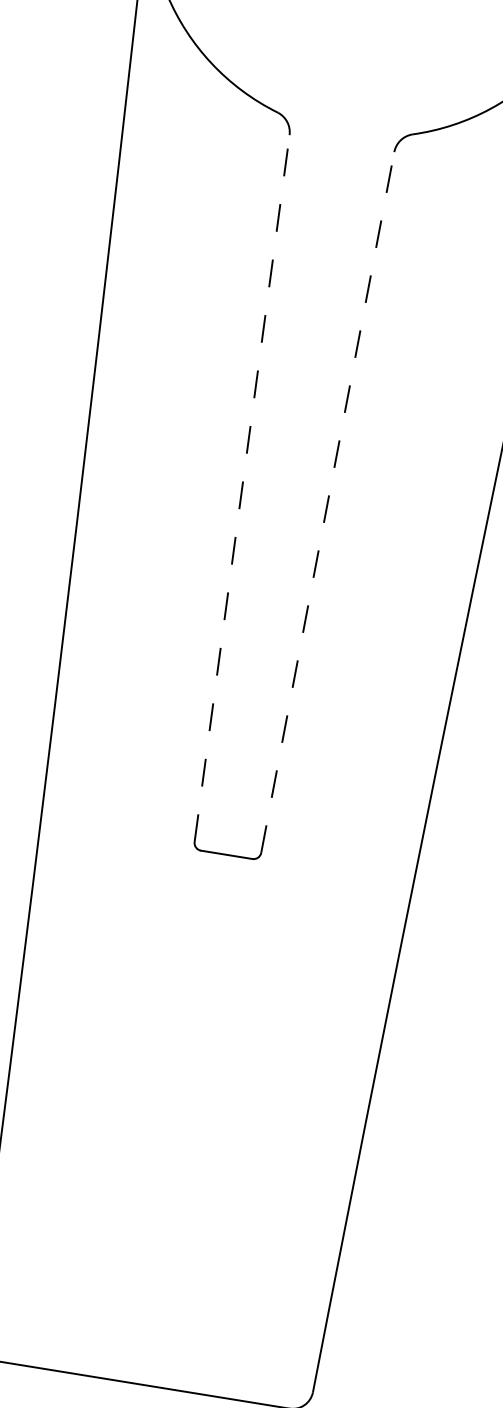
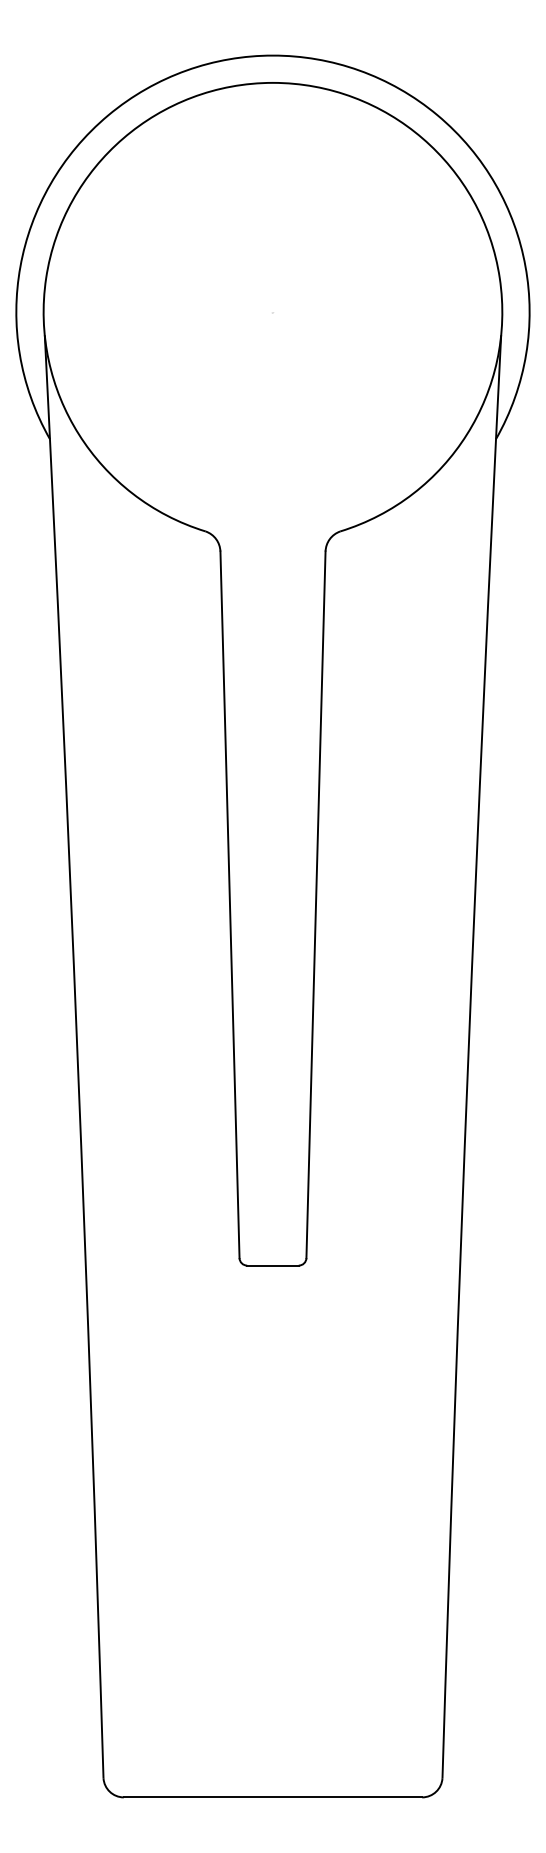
line: (241, 488) -> (229, 904), dashed -> solid
line: (328, 502) -> (316, 904), dashed -> solid

